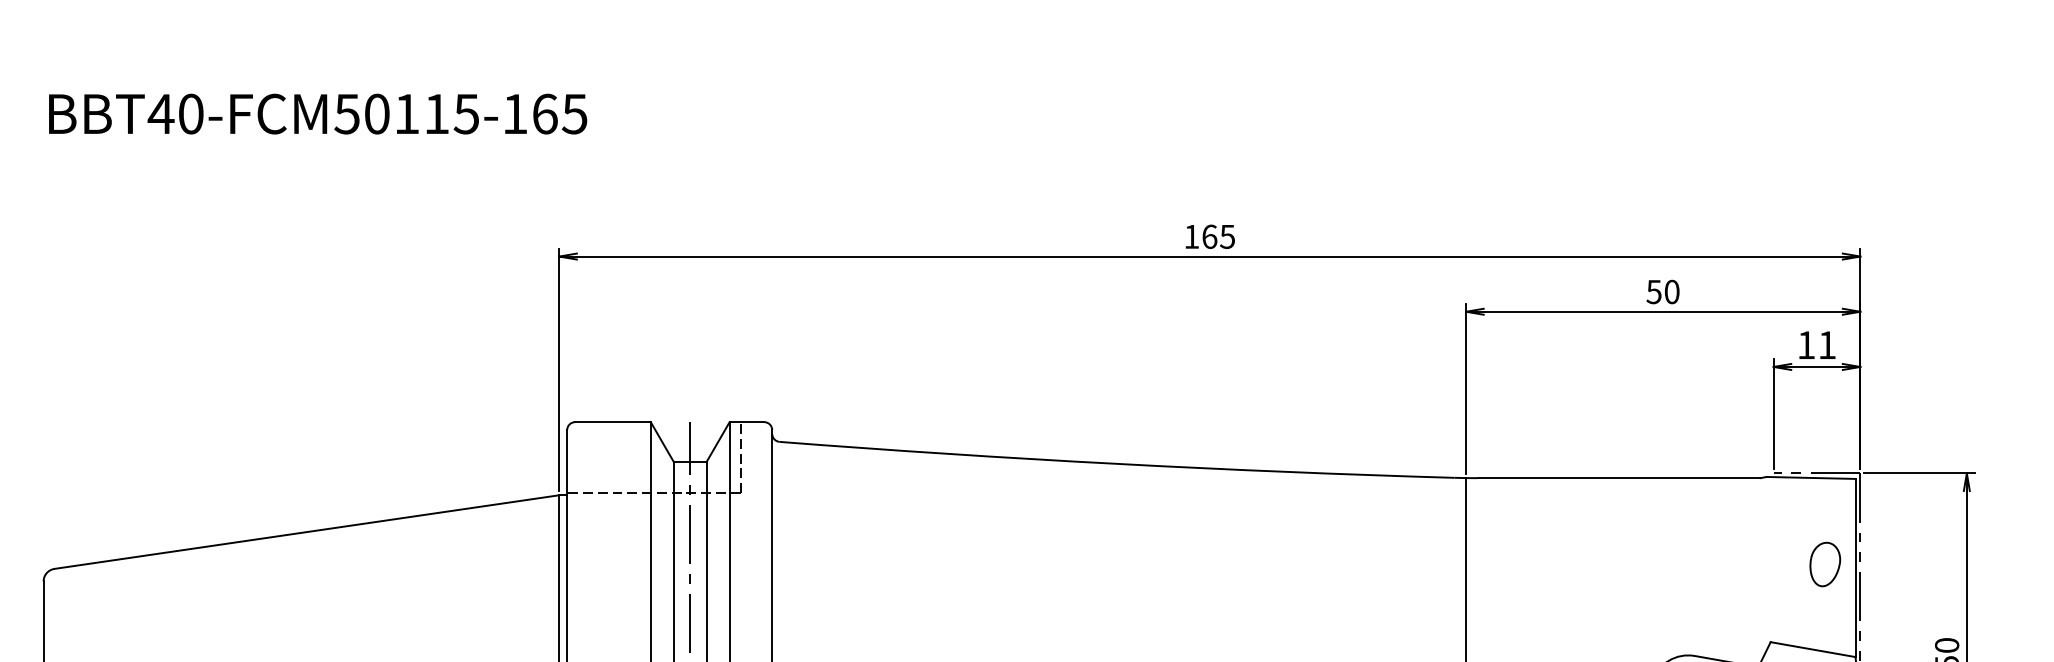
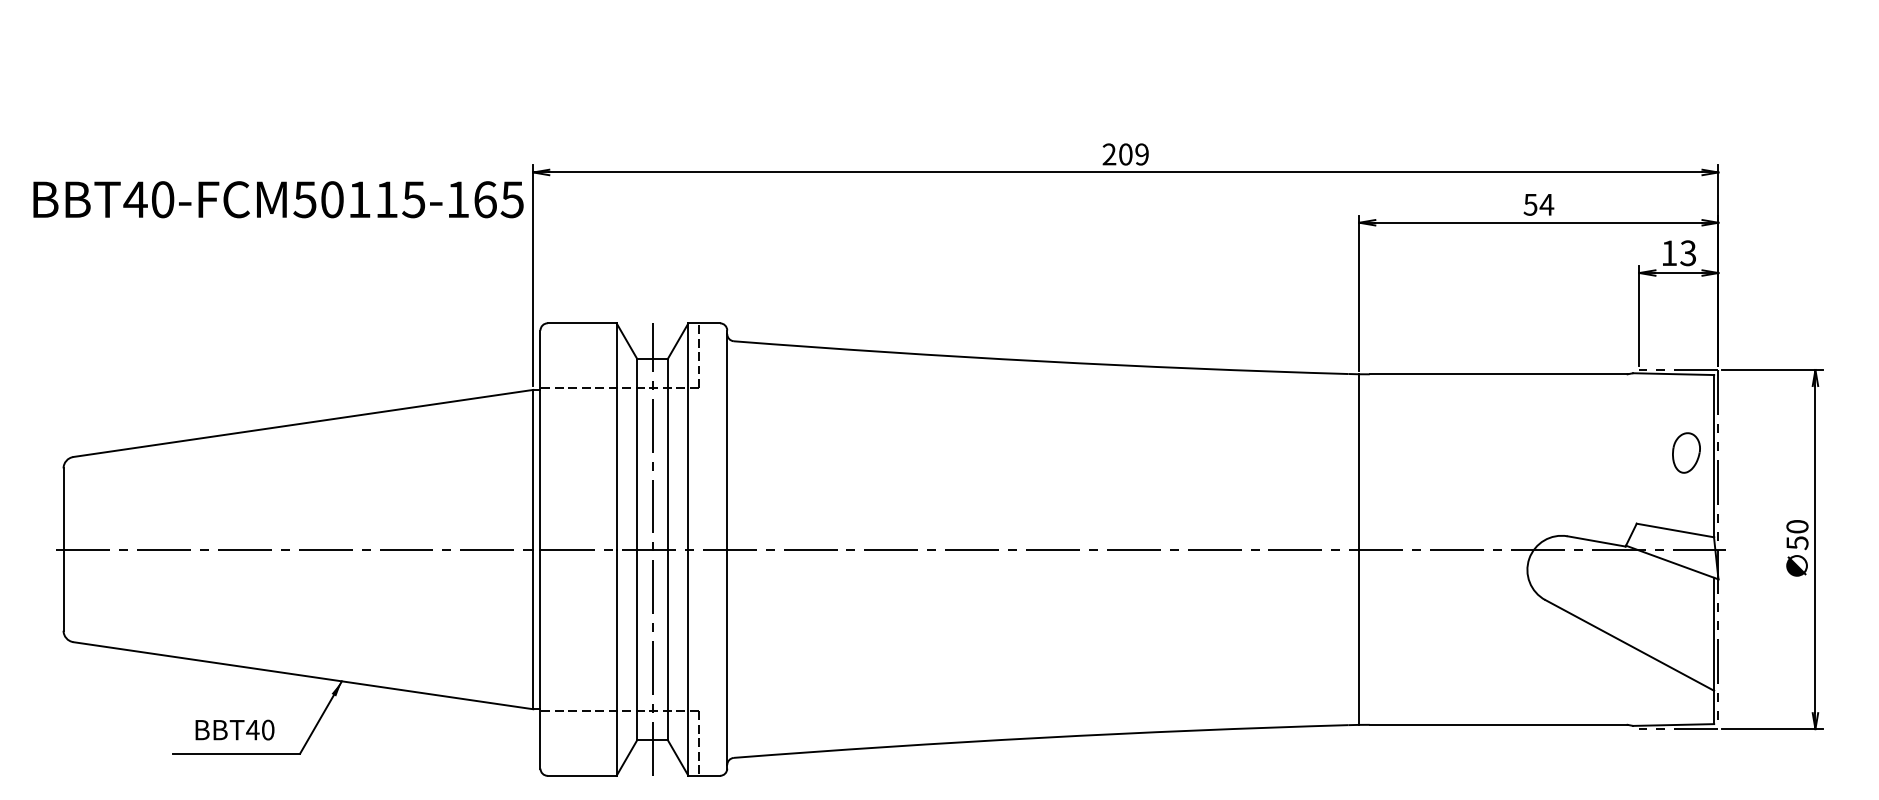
text: (318, 113) -> (278, 199), moved
text: (1209, 236) -> (1125, 154), 165 -> 209
text: (1671, 291) -> (1546, 204), 50 -> 54
text: (1826, 345) -> (1687, 253), 11 -> 13

